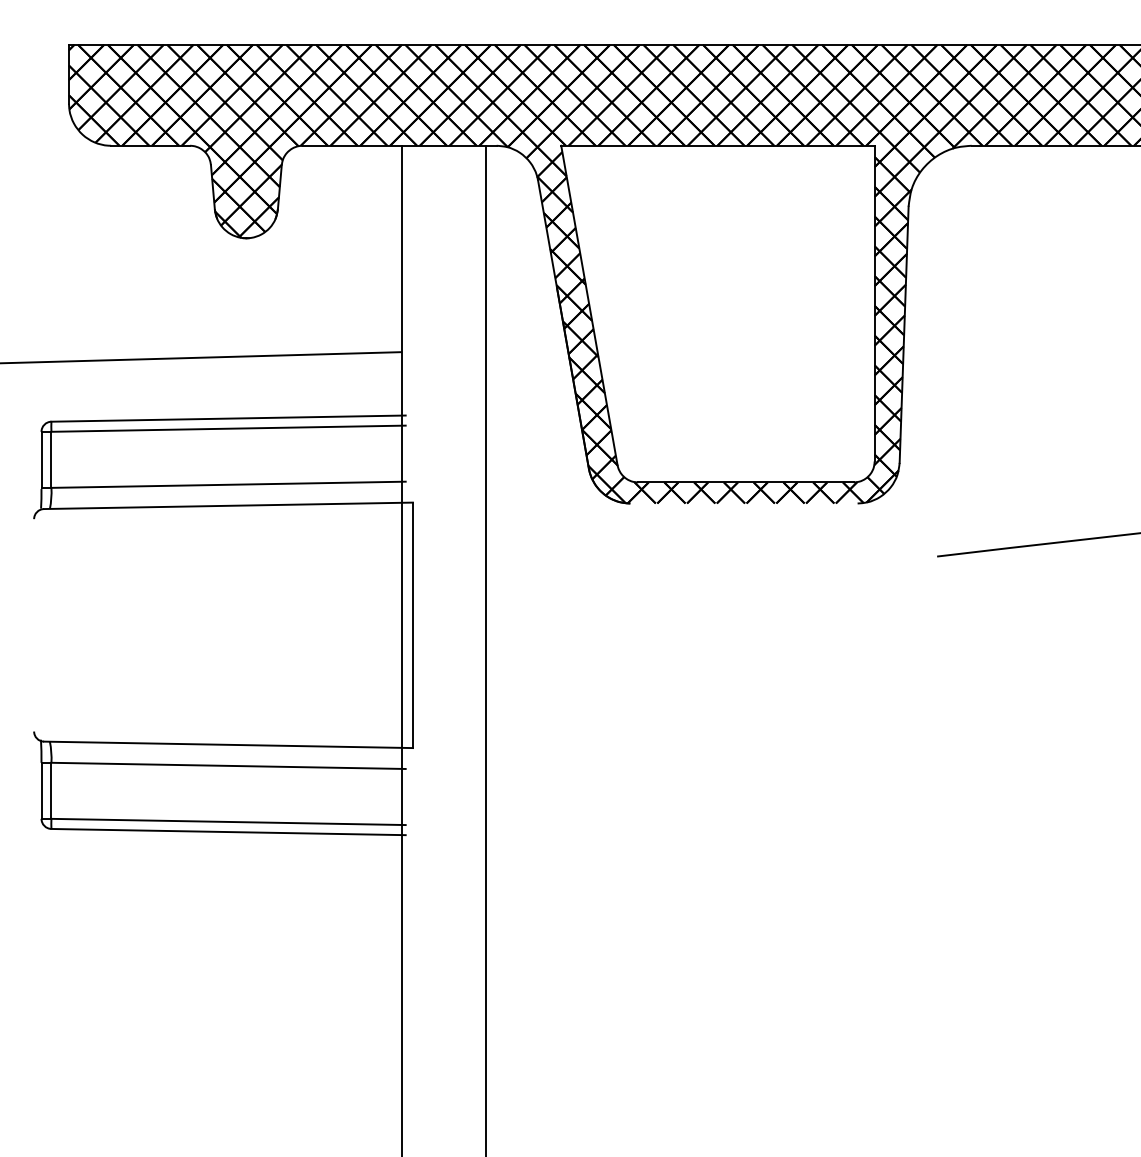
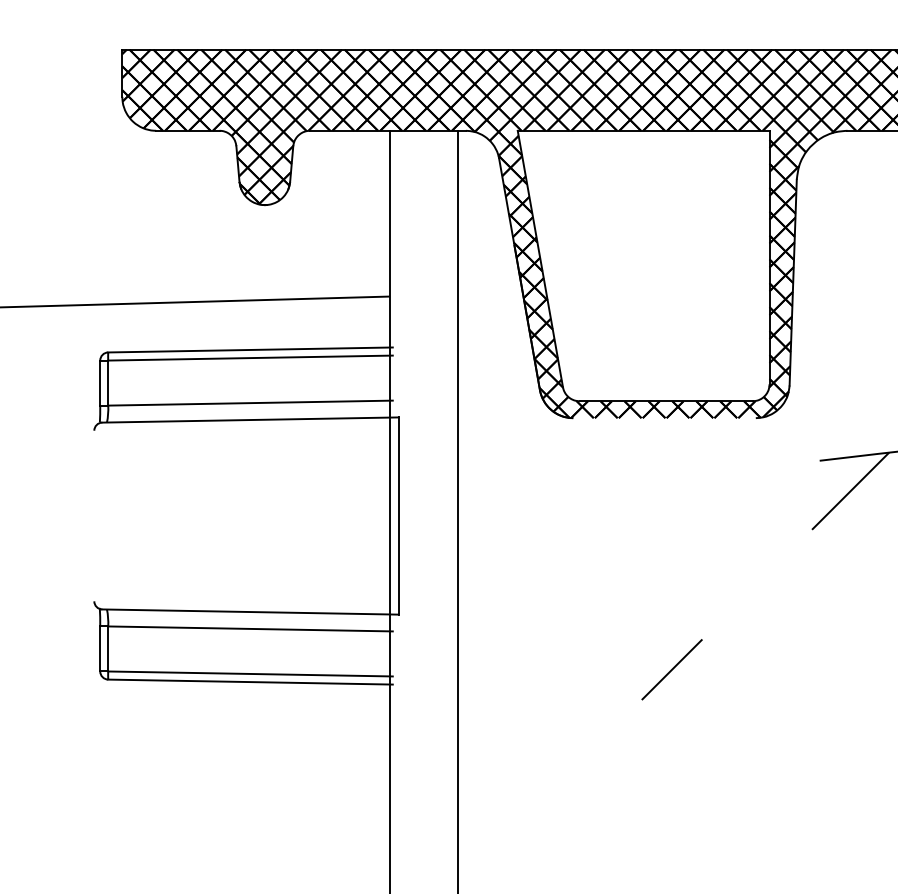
hatch: (869, 700) -> (765, 576), added

